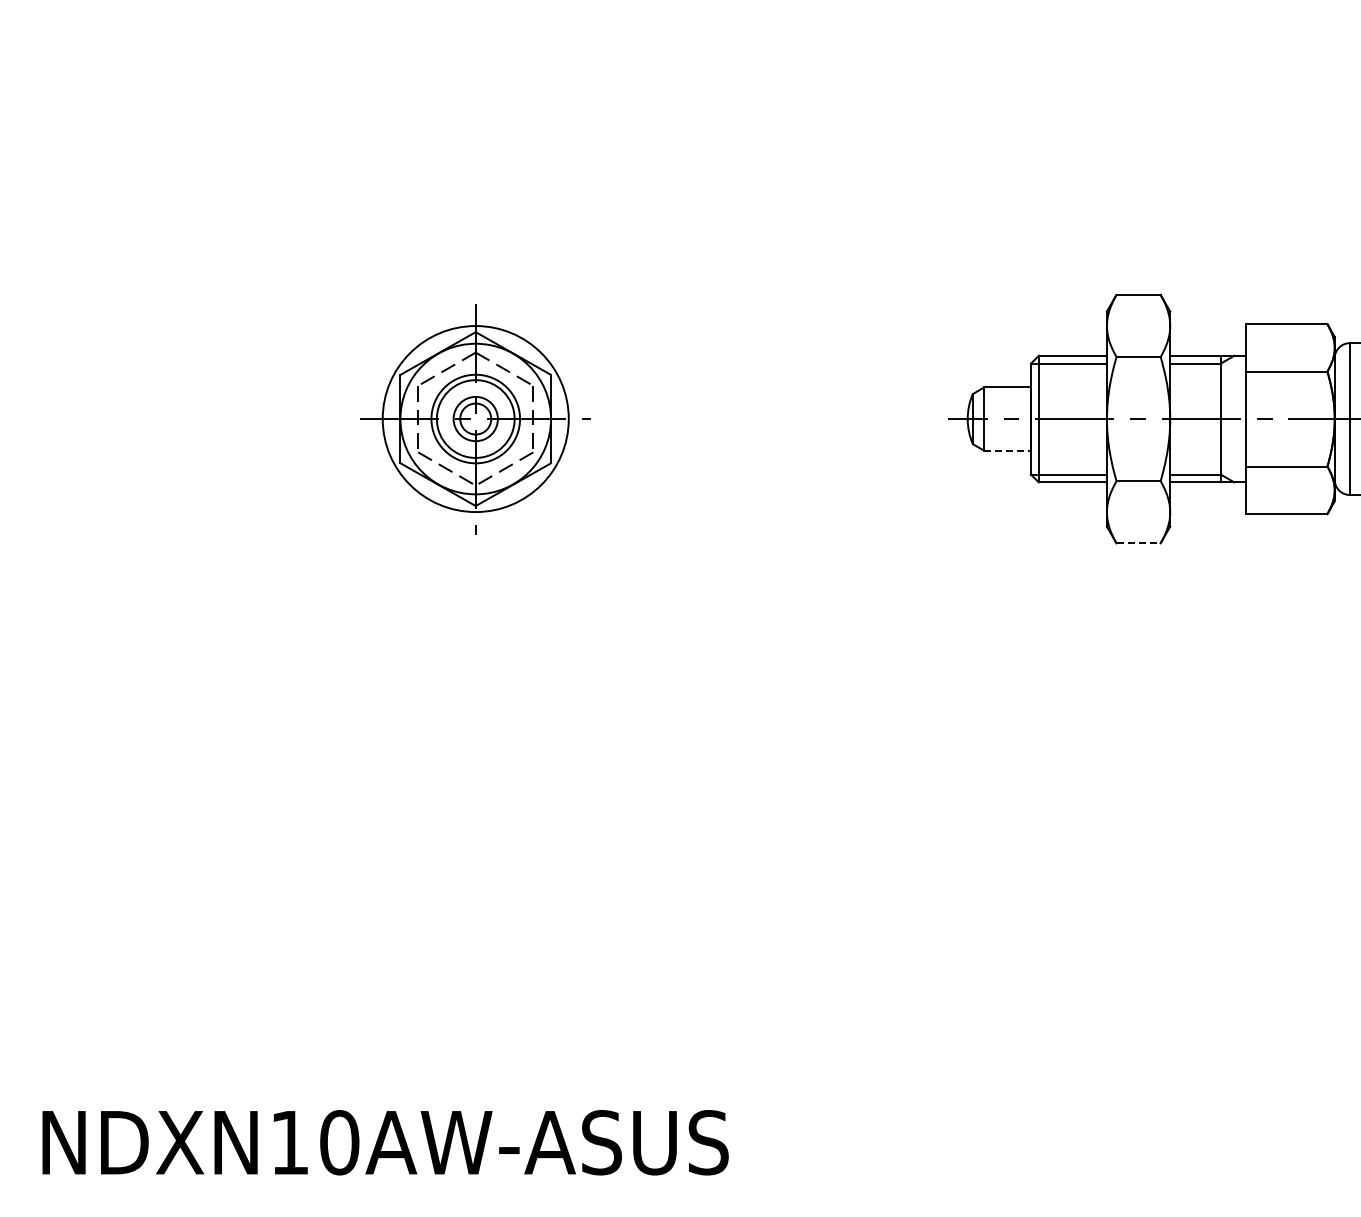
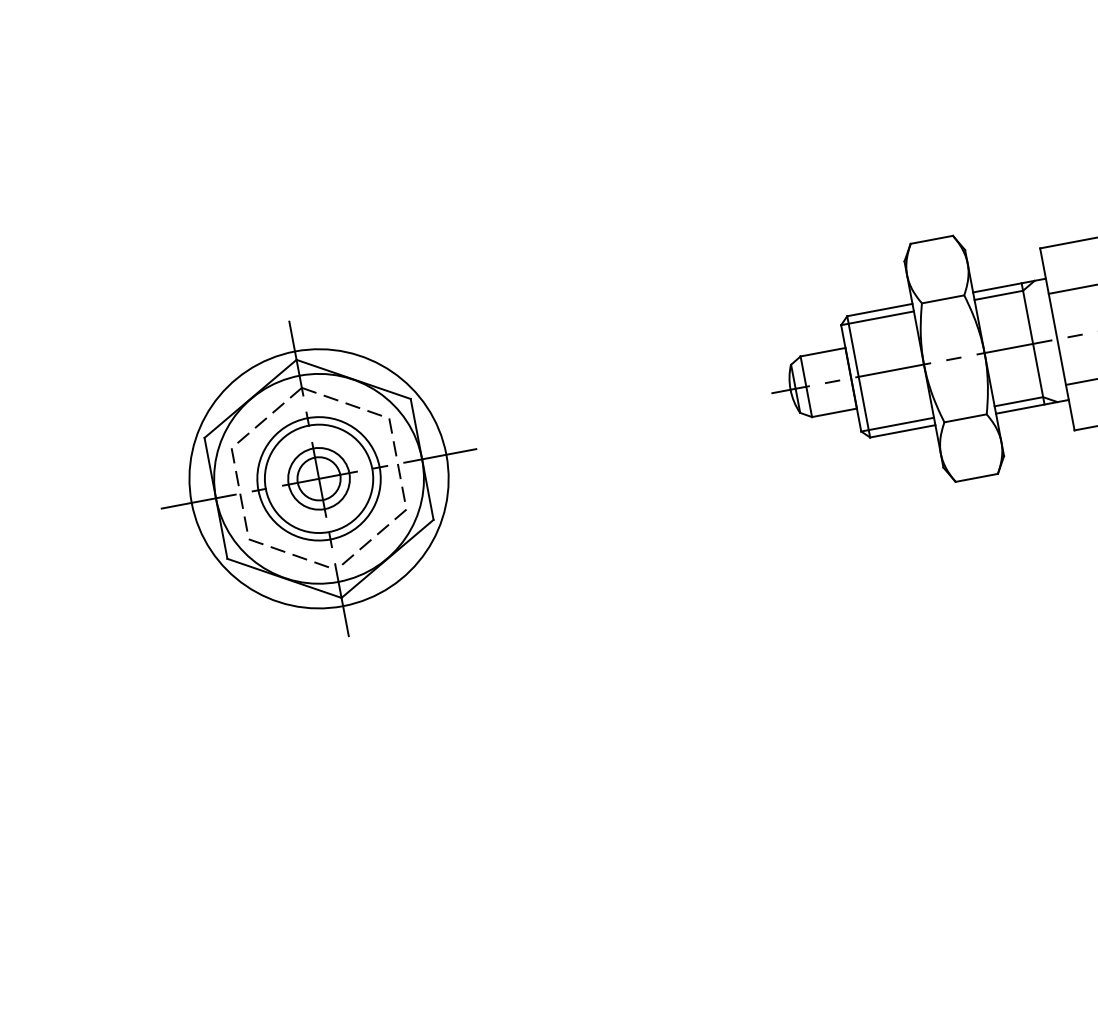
part: (475, 418) -> (318, 478), size x1.43
line: (1008, 450) -> (835, 412), dashed -> solid
line: (1139, 543) -> (977, 477), dashed -> solid

